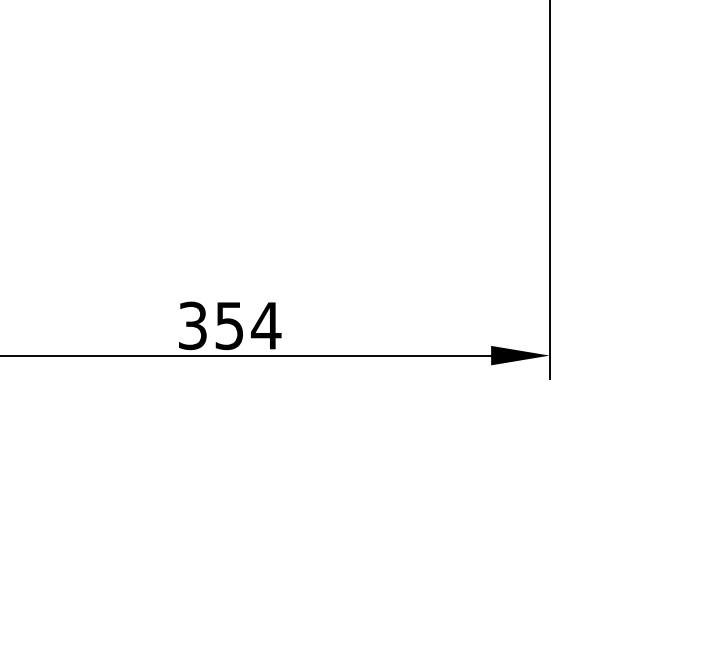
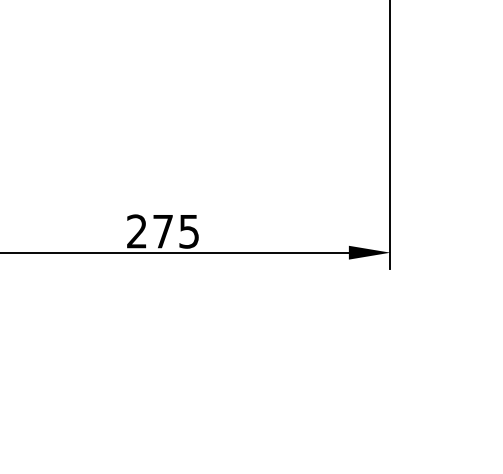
text: (230, 325) -> (163, 231), 354 -> 275

